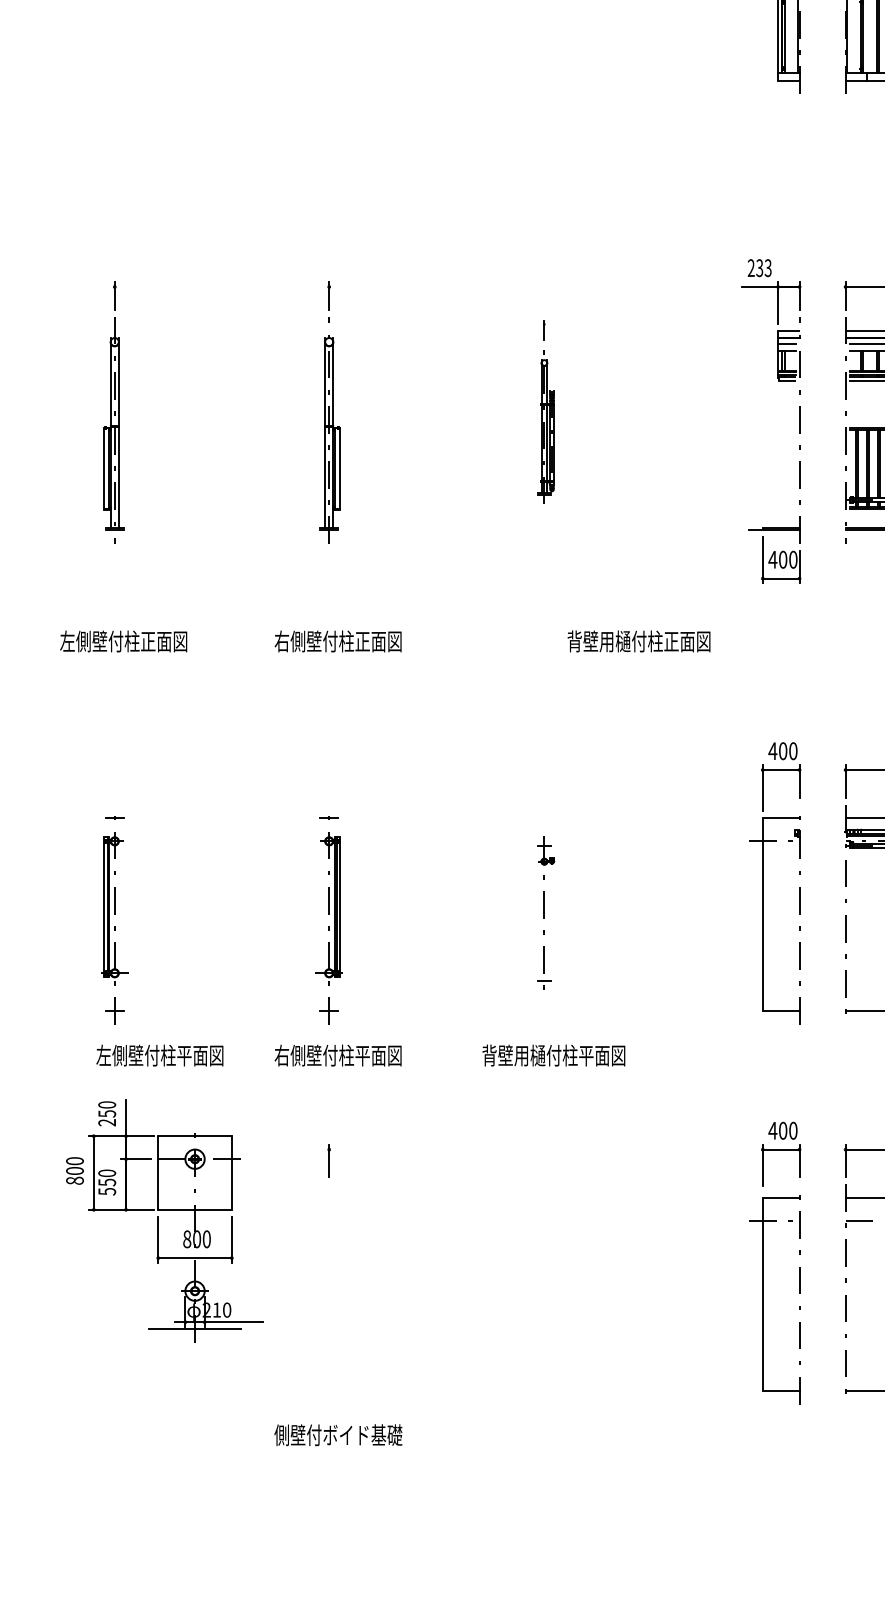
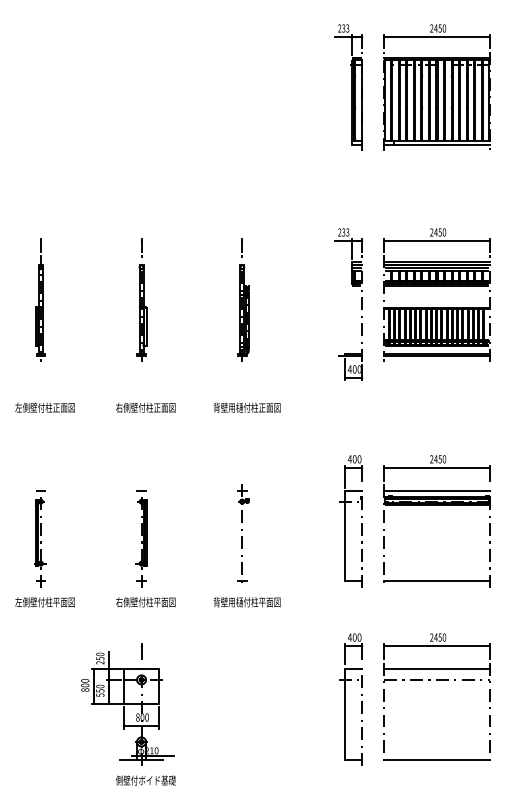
part: (546, 410) -> (243, 299), size x1.43
text: (637, 640) -> (246, 407), moved
part: (546, 909) -> (243, 533), size x1.43
text: (158, 1056) -> (44, 602), moved
part: (165, 1220) -> (127, 708), moved

